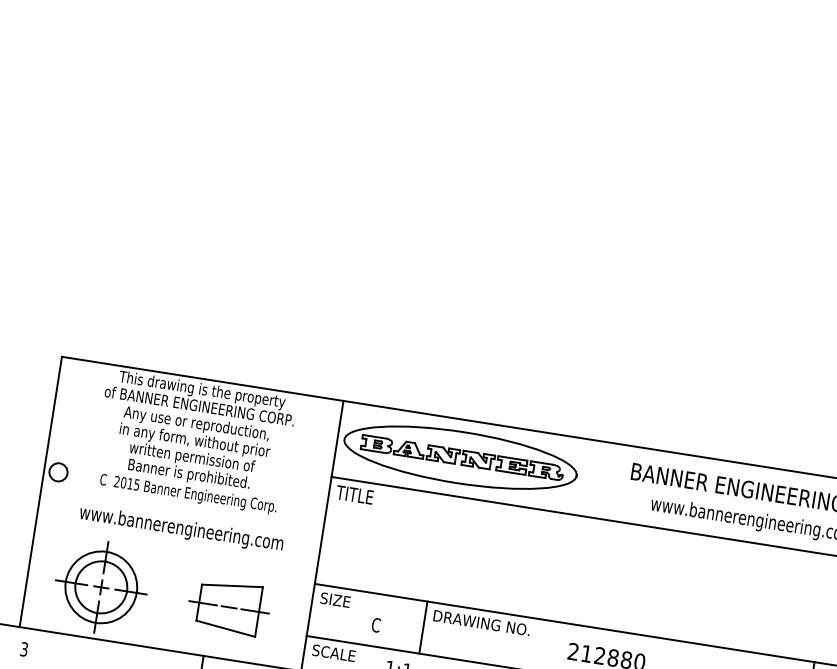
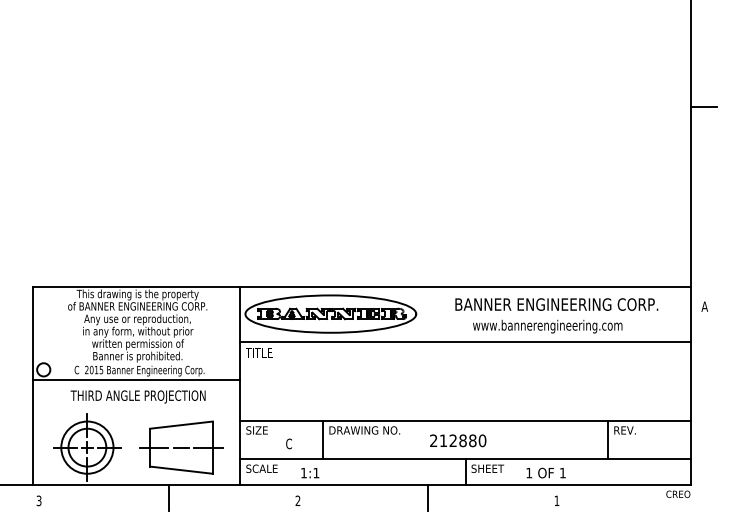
line: (182, 505) -> (136, 379), added
text: (181, 528) -> (138, 396), www.bannerengineering.com -> THIRD ANGLE PROJECTION
part: (229, 607) -> (181, 447), size x1.43

